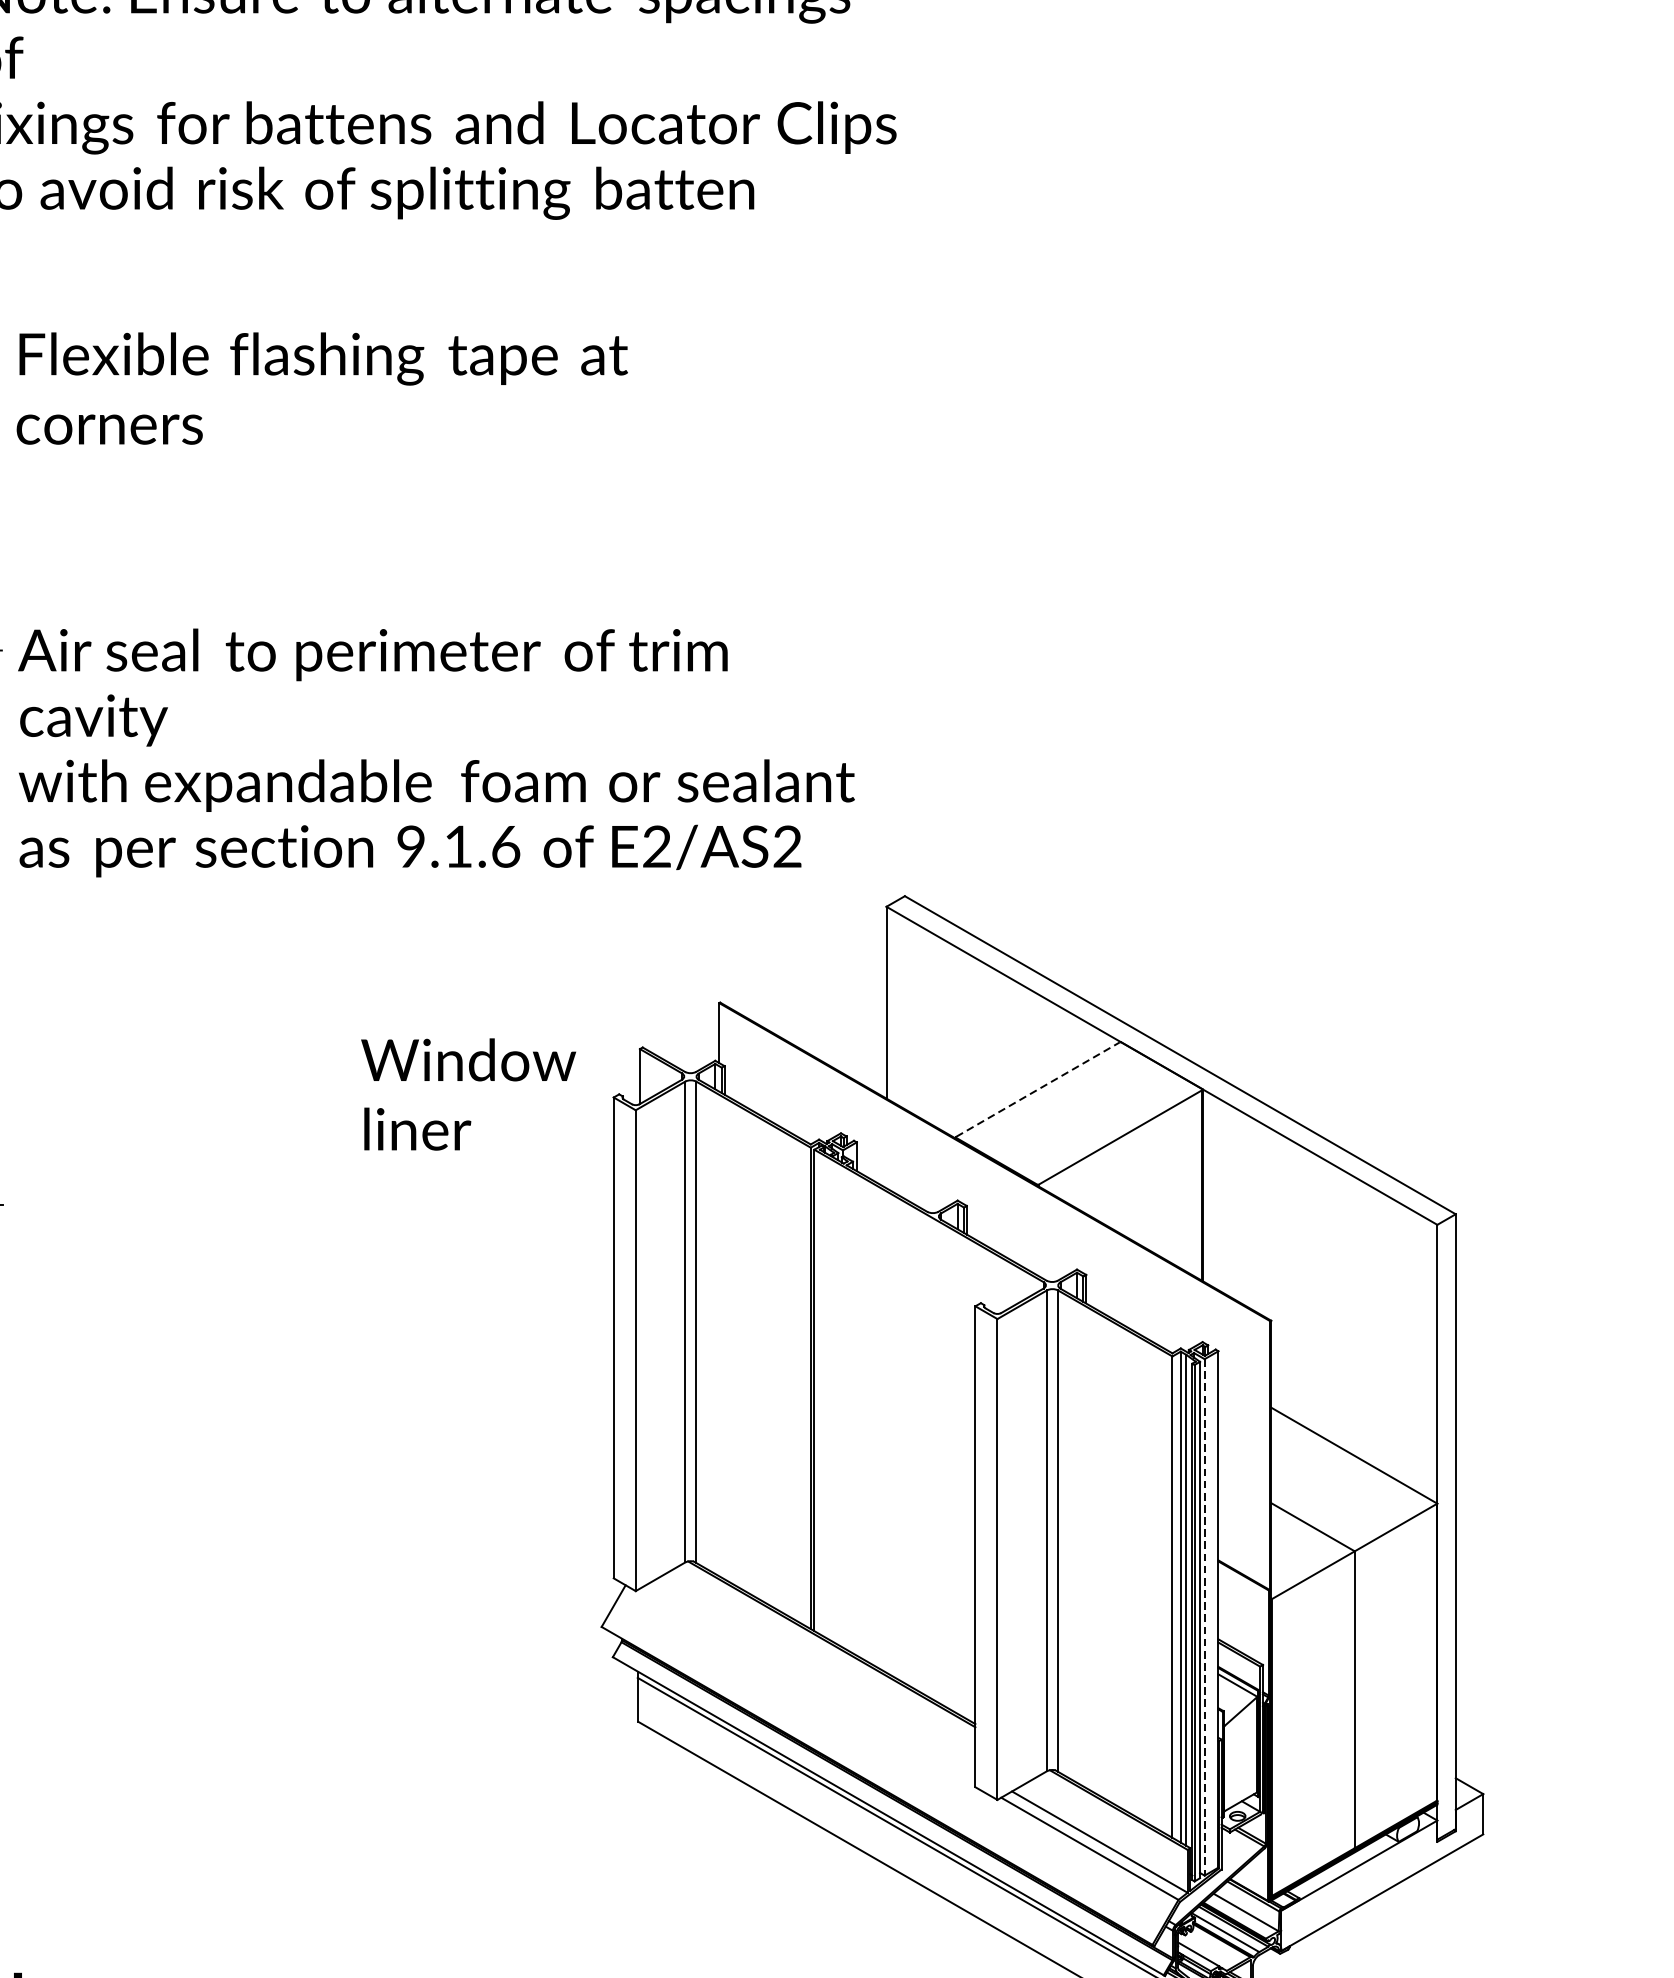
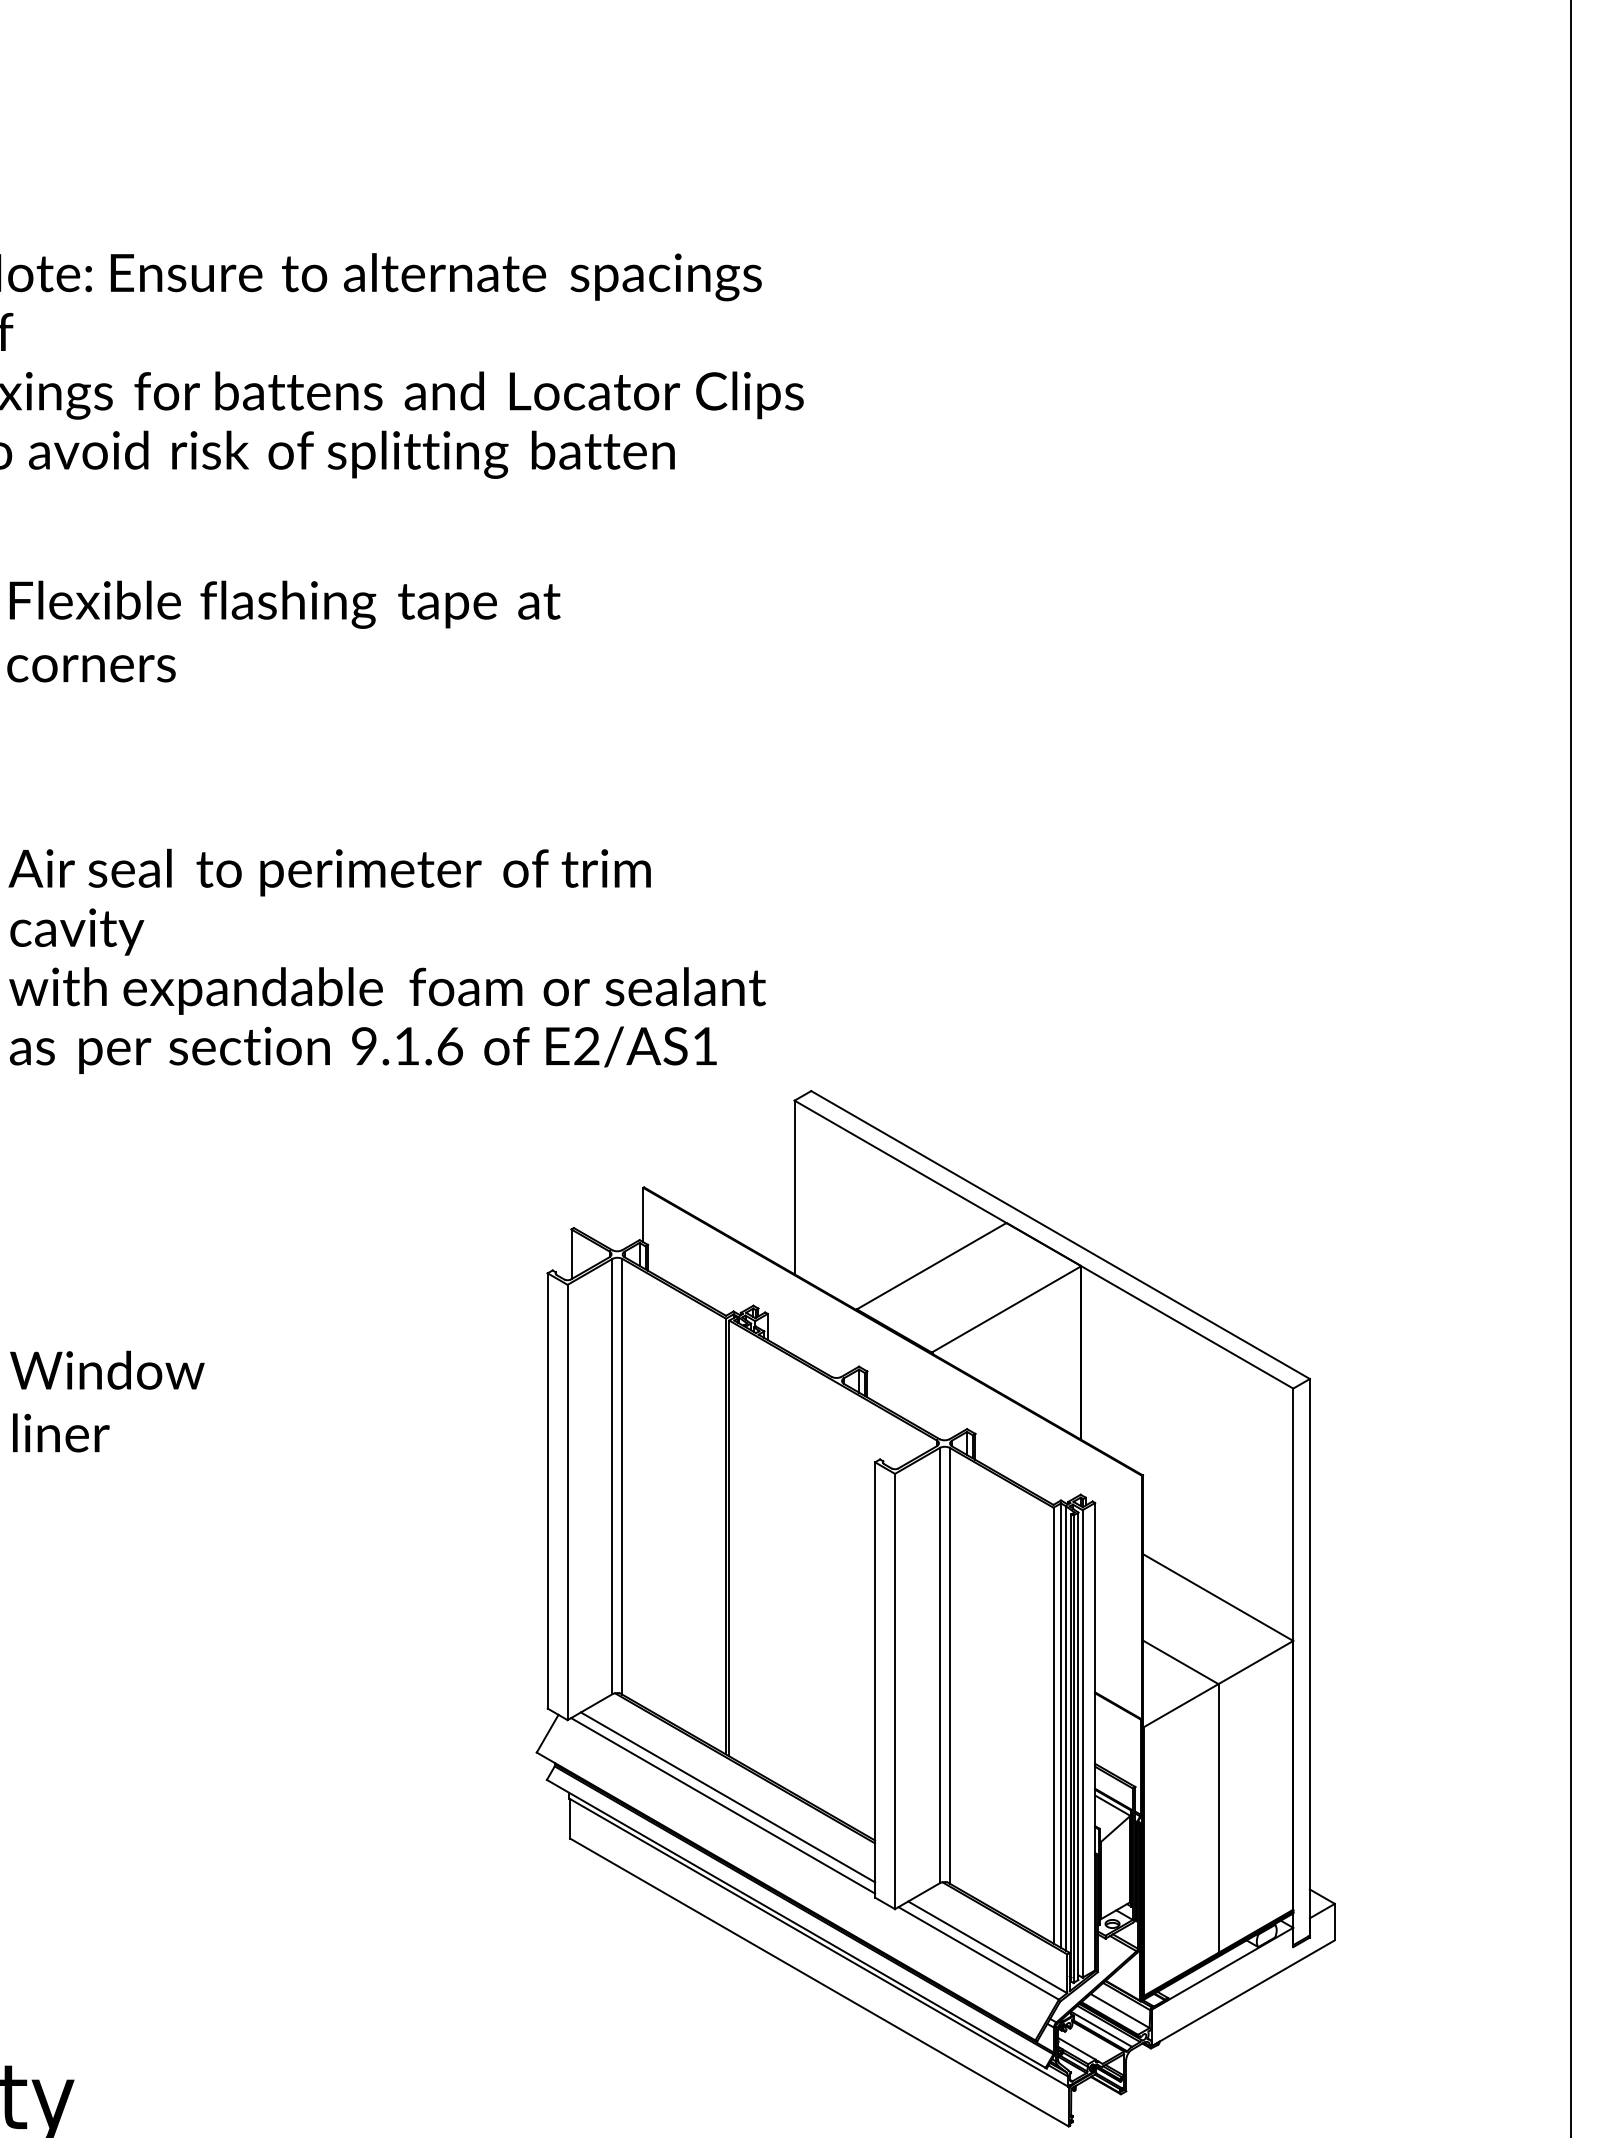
text: (786, 846) -> (704, 1046), E2/AS2 -> E2/AS1
line: (1038, 1088) -> (932, 1265), dashed -> solid
text: (468, 1094) -> (107, 1401), moved
line: (1204, 1616) -> (1082, 1743), dashed -> solid
line: (812, 1676) -> (727, 1797), added
line: (807, 1685) -> (723, 1805), added

